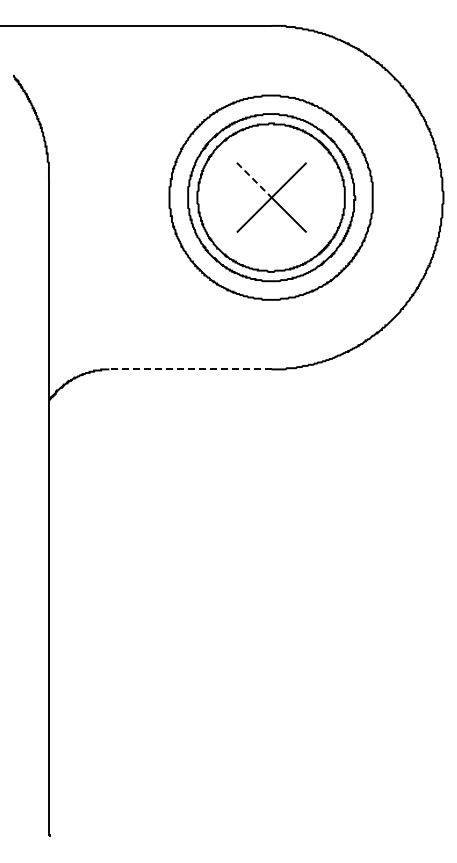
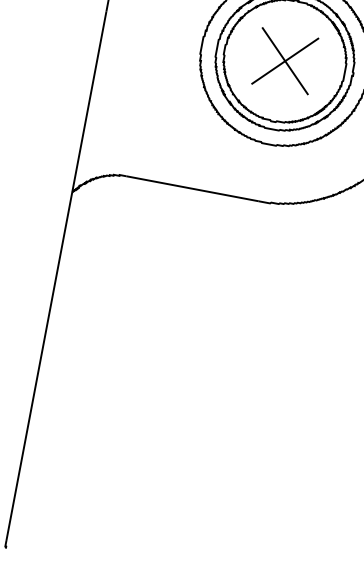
line: (254, 180) -> (273, 44), dashed -> solid
line: (190, 369) -> (192, 188), dashed -> solid

